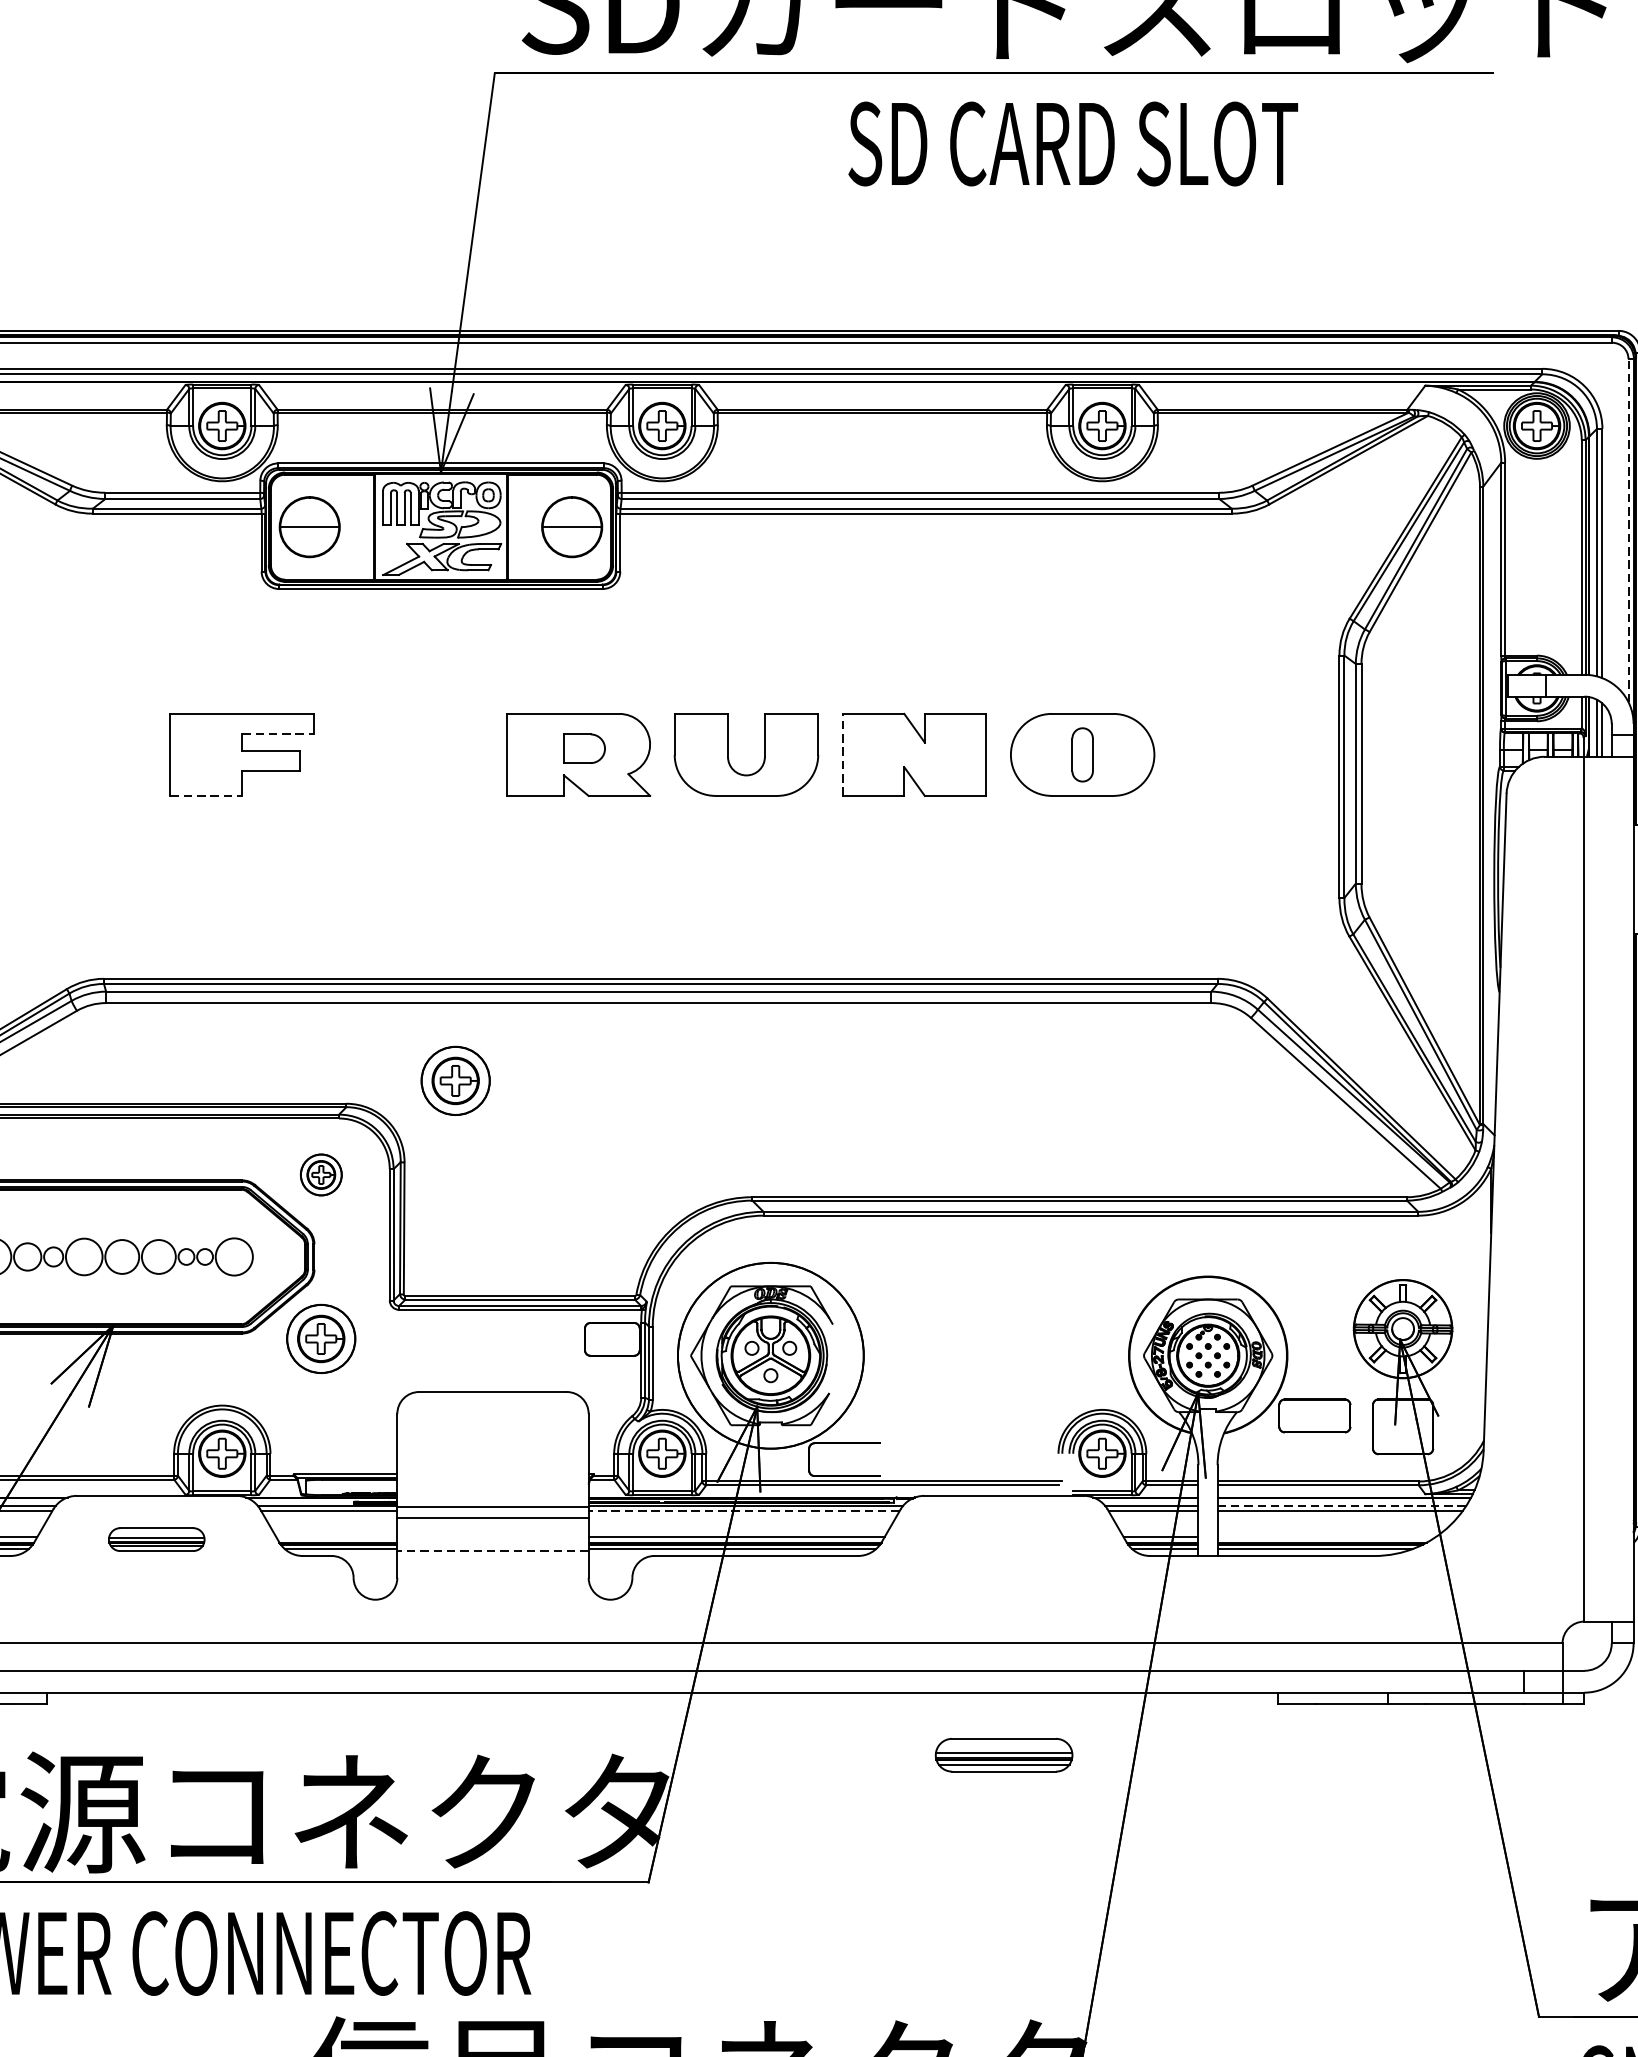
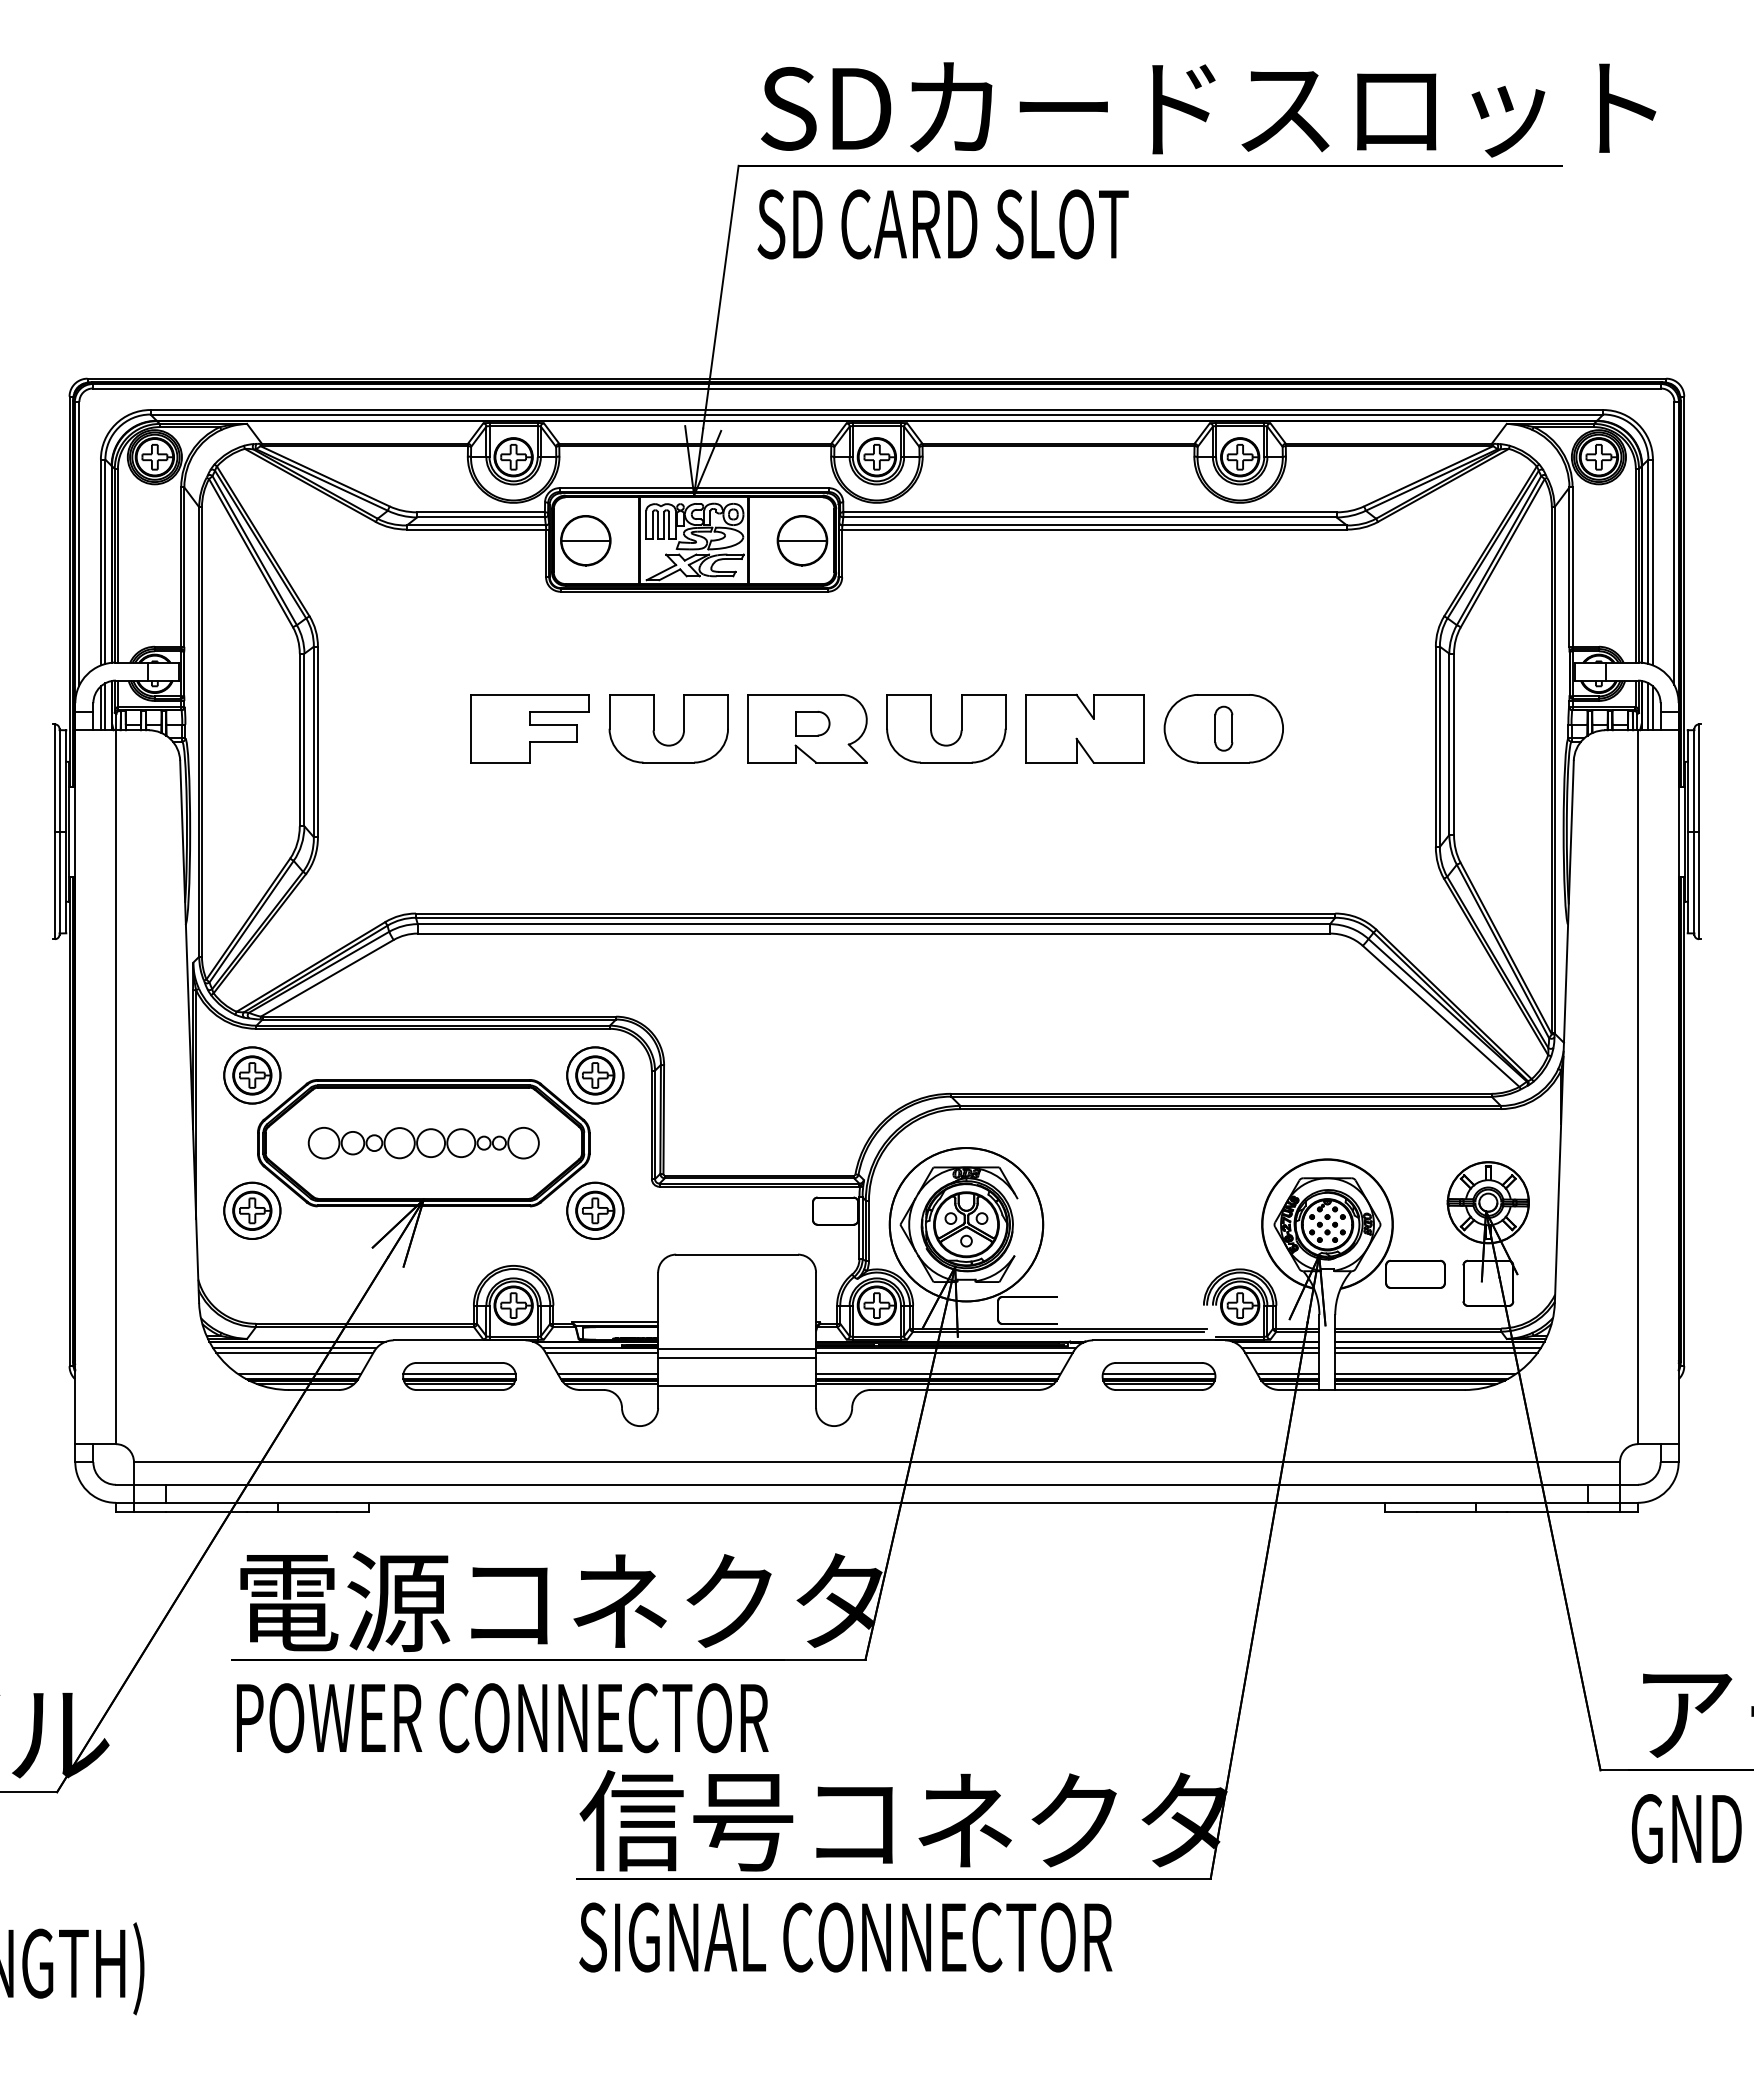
text: (1072, 144) -> (942, 224), moved
line: (1628, 530) -> (1674, 543), dashed -> solid
line: (277, 734) -> (559, 711), dashed -> solid
part: (392, 754) -> (654, 728), added
line: (842, 754) -> (1025, 728), dashed -> solid
line: (206, 795) -> (500, 762), dashed -> solid
part: (455, 1080) -> (706, 997), removed
part: (321, 1174) -> (595, 1075), size x1.67
line: (1341, 1505) -> (1437, 1348), dashed -> solid
line: (743, 1510) -> (943, 1352), dashed -> solid
line: (337, 1537) -> (608, 1374), added
line: (1326, 1537) -> (1425, 1374), added
part: (156, 1539) -> (459, 1376), size x1.43
line: (493, 1550) -> (737, 1385), dashed -> solid
part: (1003, 1755) -> (1158, 1376), moved

